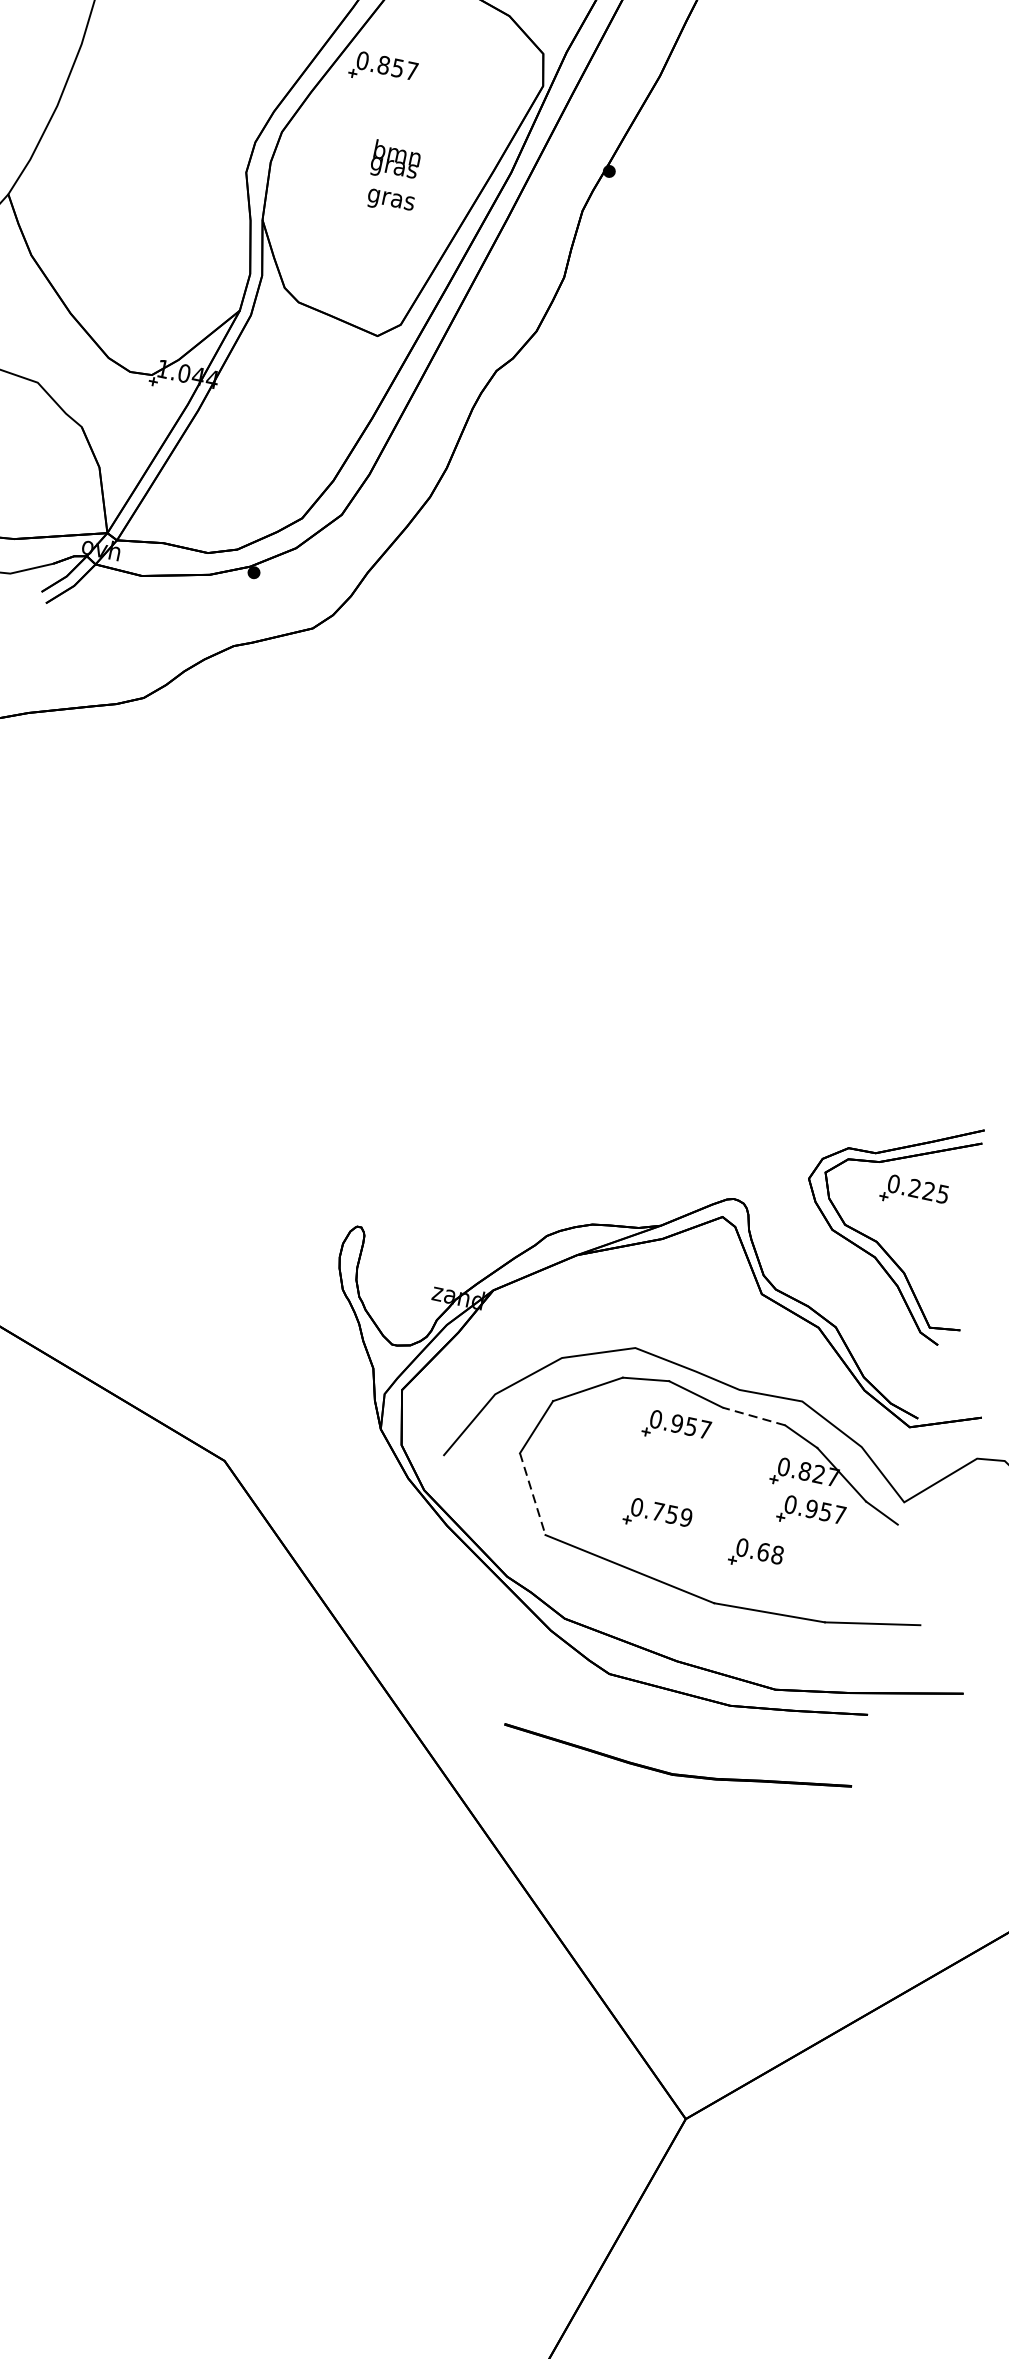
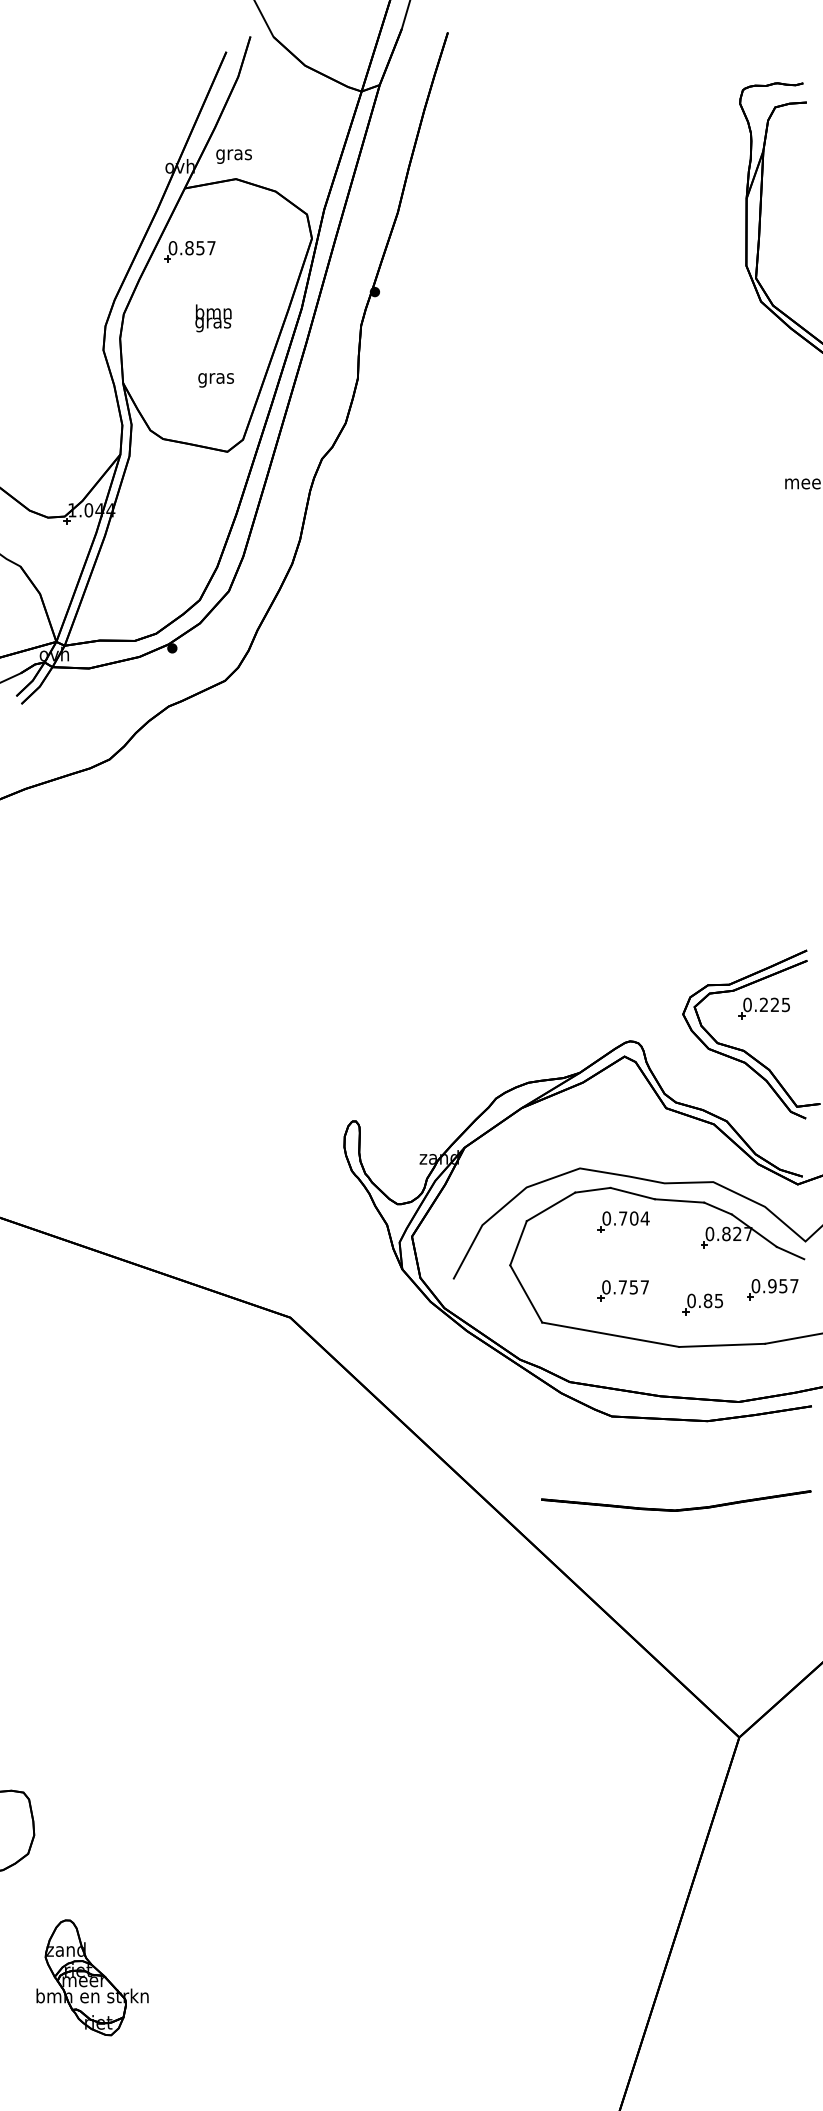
text: (389, 201) -> (215, 380), moved
line: (754, 1415) -> (679, 1200), dashed -> solid
text: (690, 1426) -> (633, 1218), 0.957 -> 0.704
line: (533, 1493) -> (526, 1293), dashed -> solid
part: (810, 1513) -> (772, 1289), moved
text: (685, 1517) -> (644, 1287), 0.759 -> 0.757
text: (770, 1553) -> (713, 1300), 0.68 -> 0.85
part: (680, 1773) -> (680, 1508), moved

